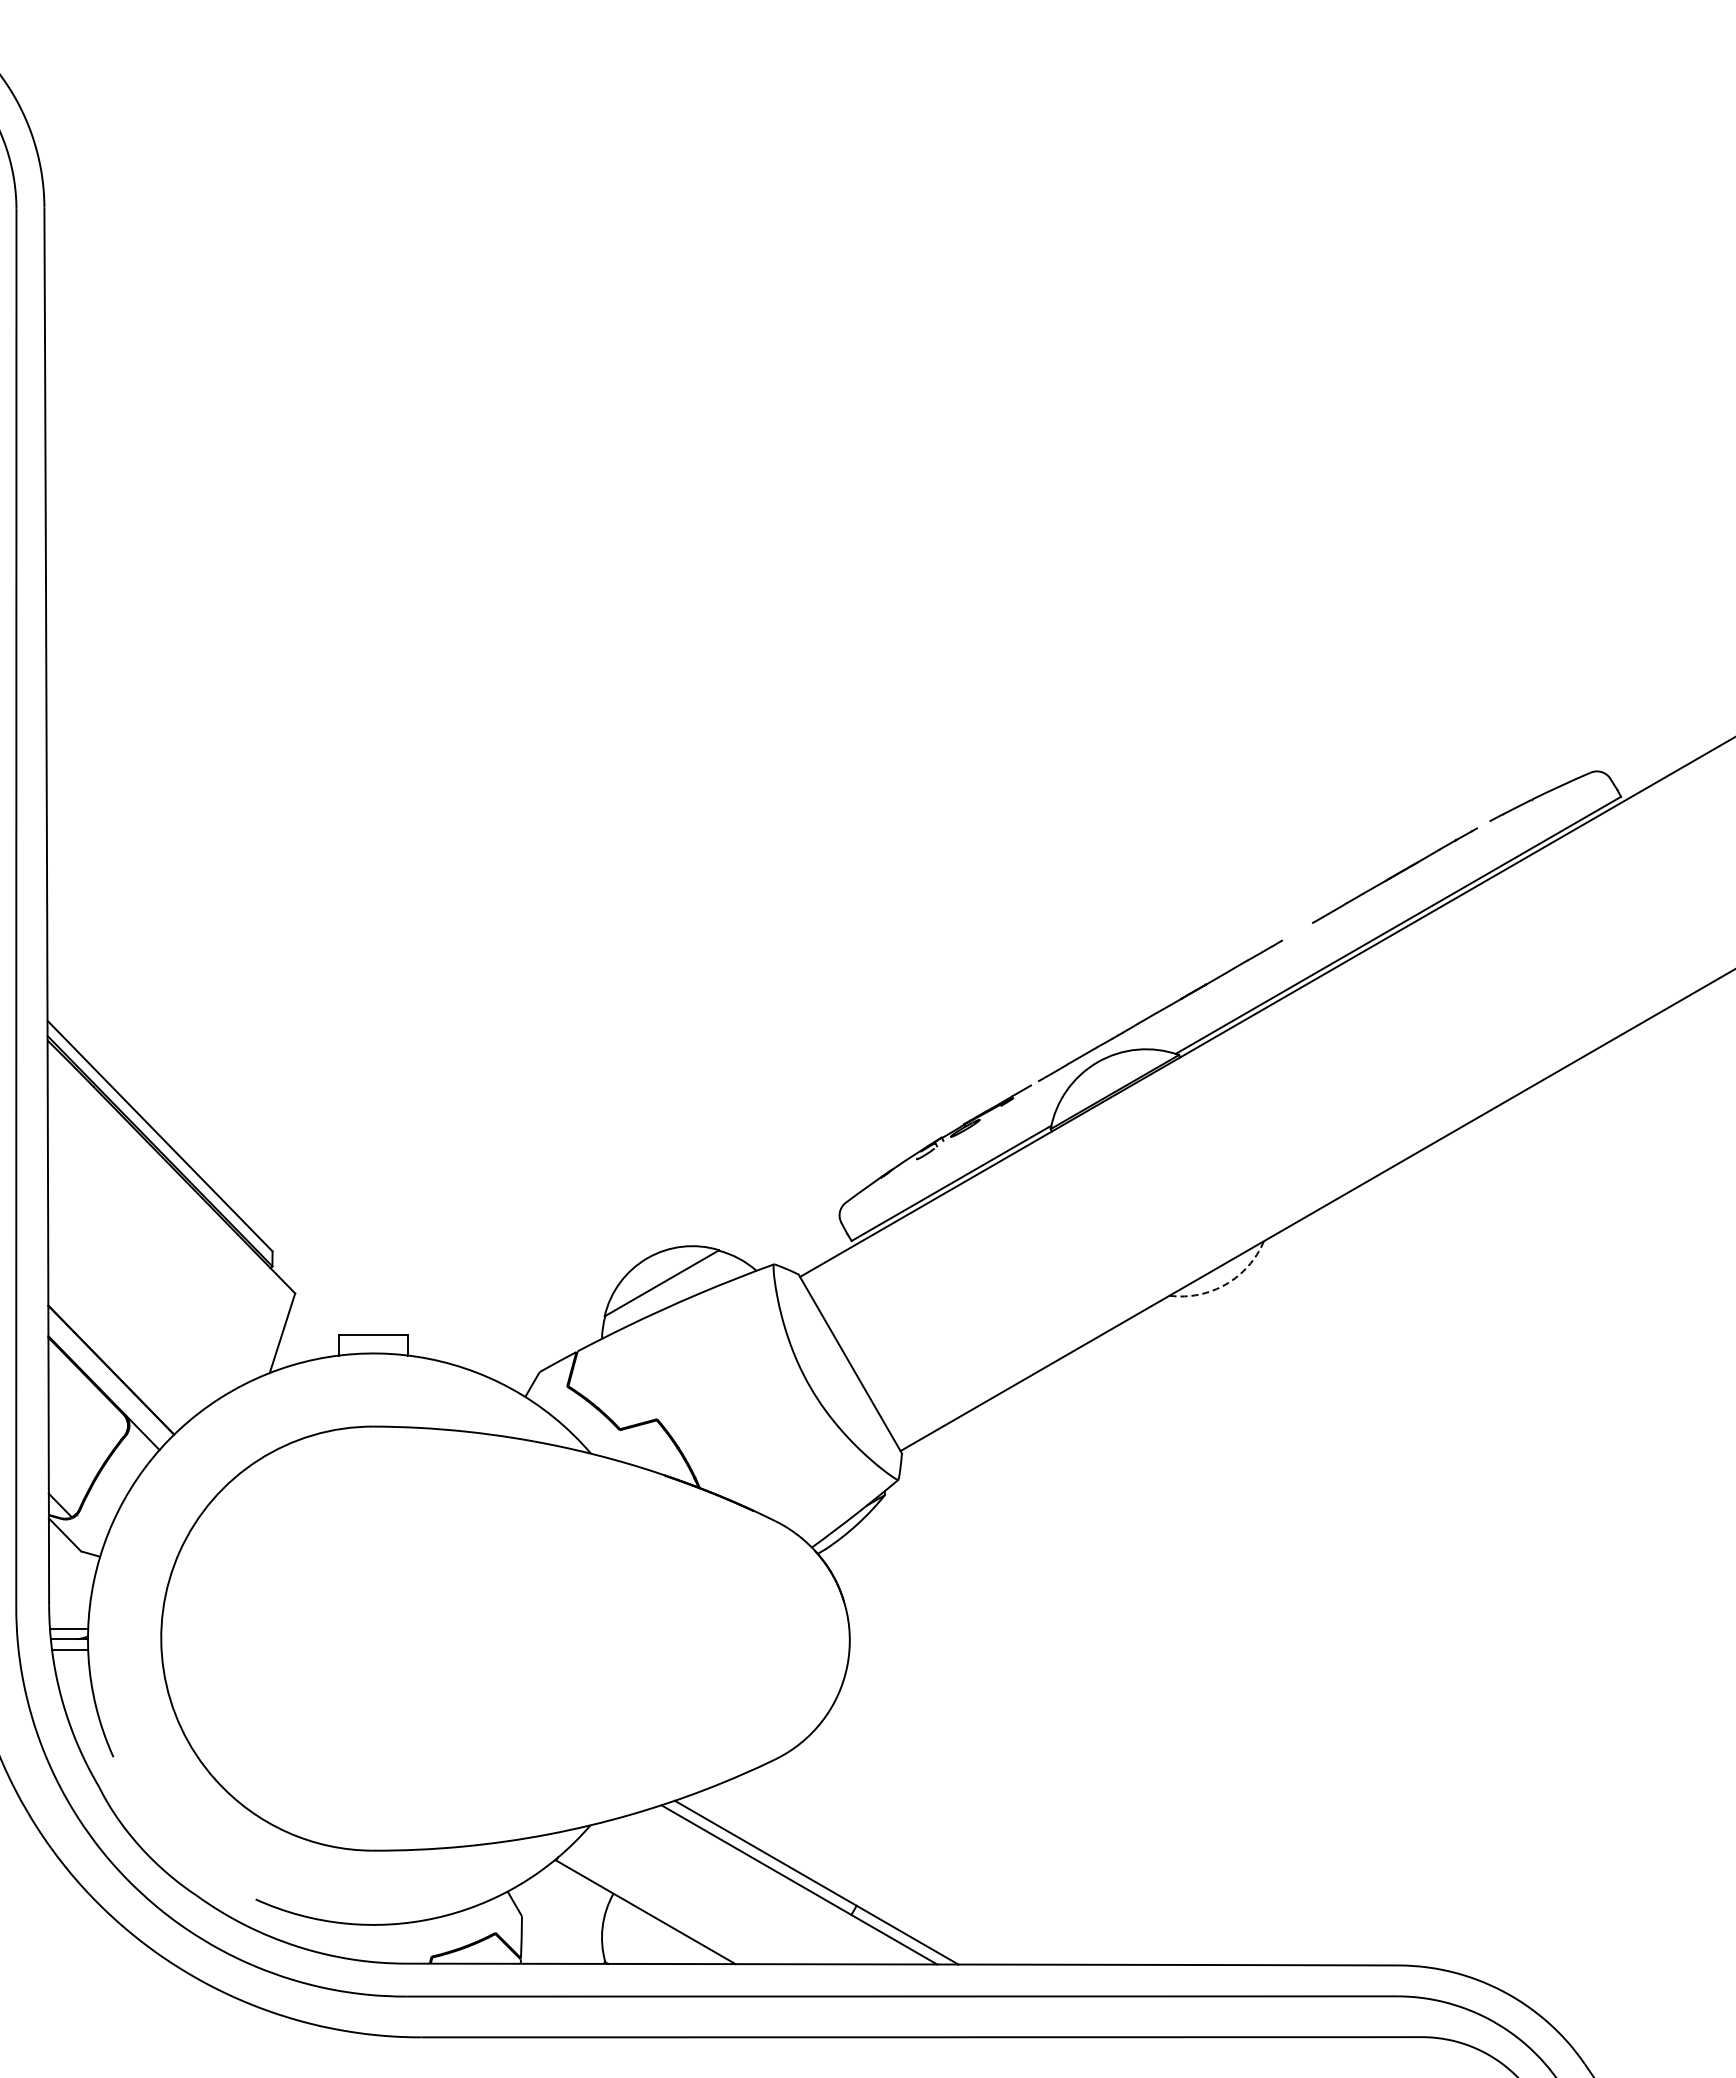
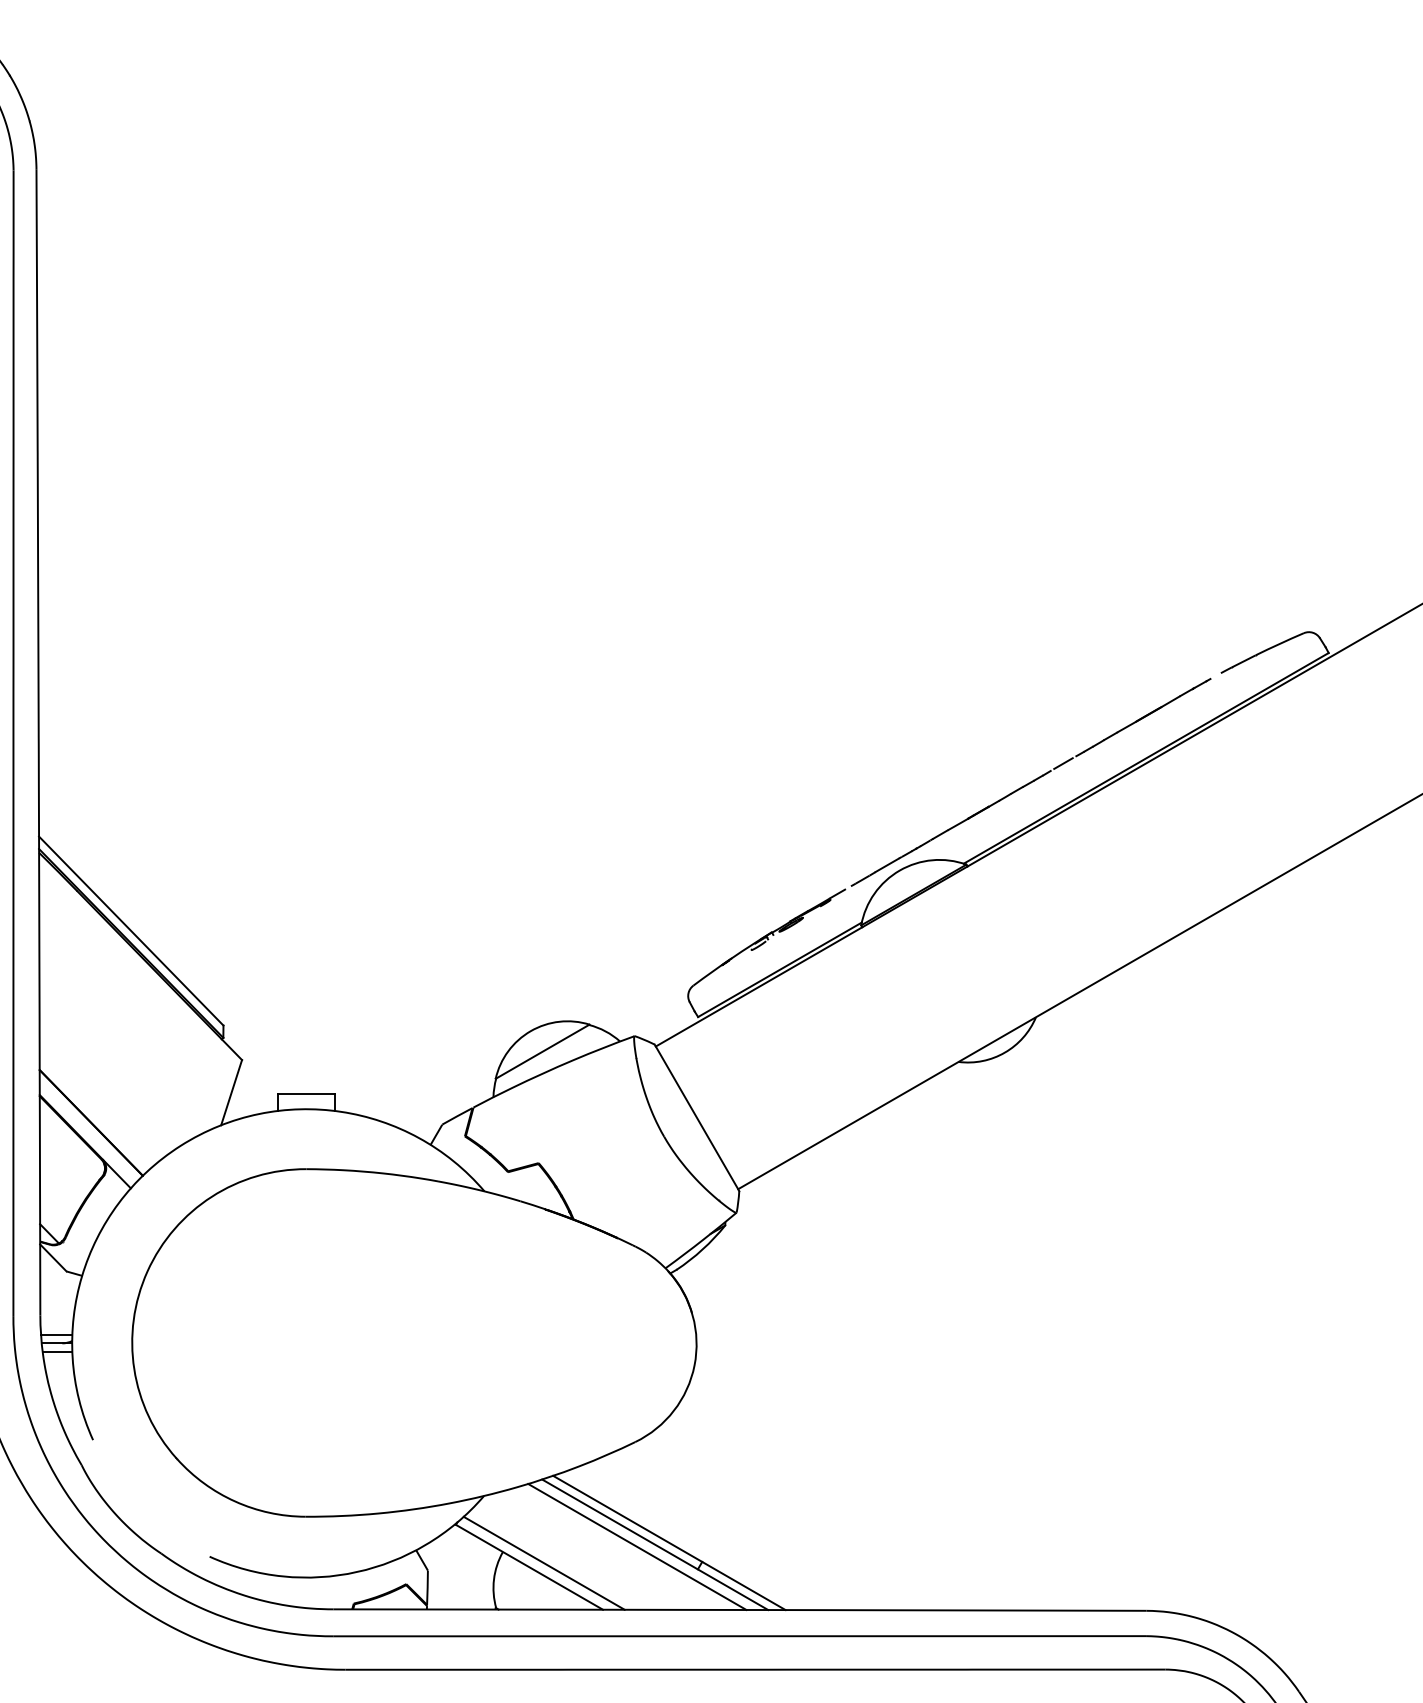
line: (1297, 931) -> (1063, 763), added
arc: (1225, 1284) -> (1004, 1052), dashed -> solid
line: (777, 1887) -> (637, 1546), added
line: (663, 1907) -> (543, 1563), added

